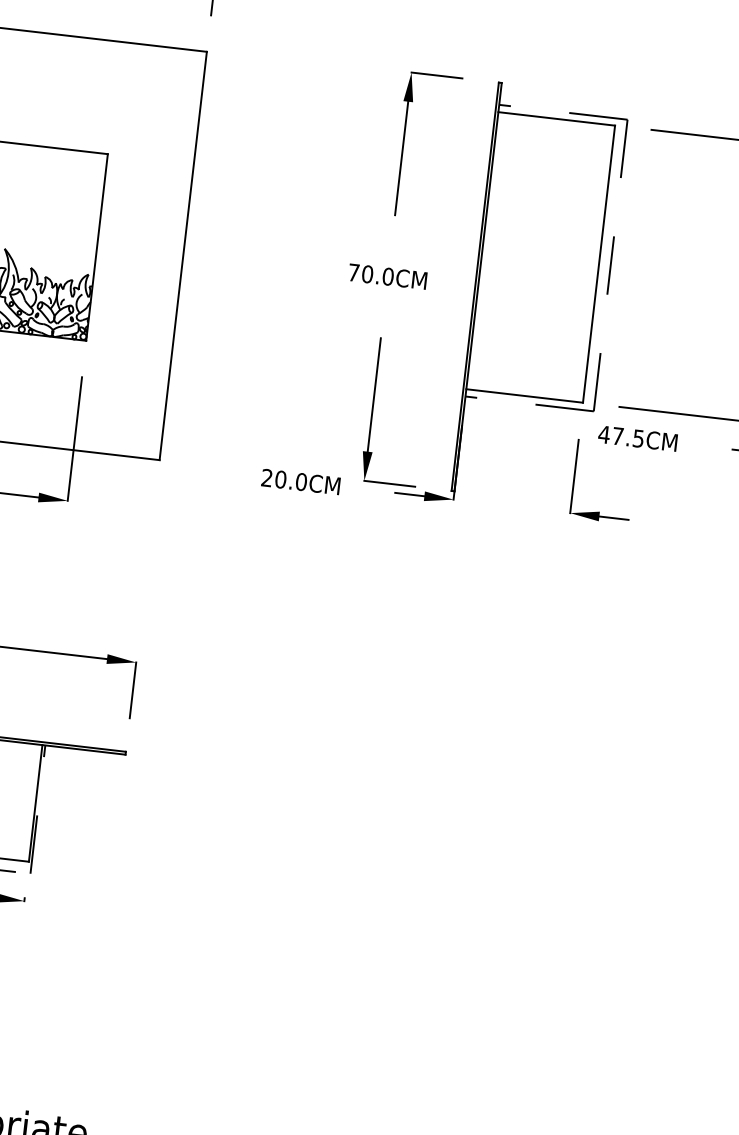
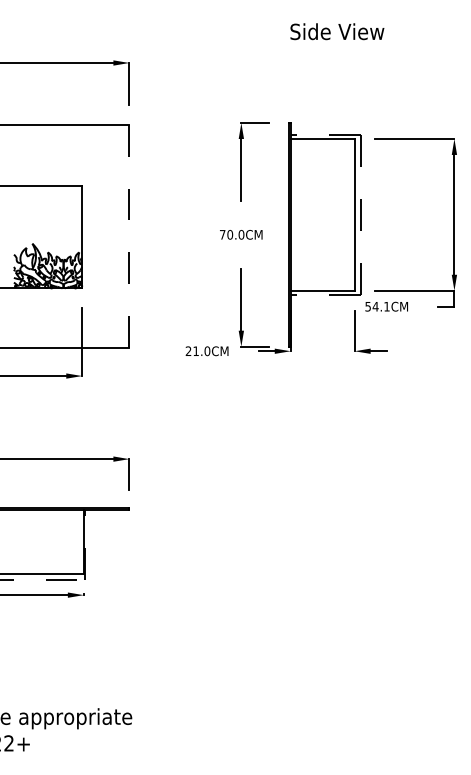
line: (183, 256) -> (129, 236), solid -> dashed
text: (621, 436) -> (377, 306), 47.5CM -> 54.1CM
text: (281, 480) -> (196, 351), 20.0CM -> 21.0CM

